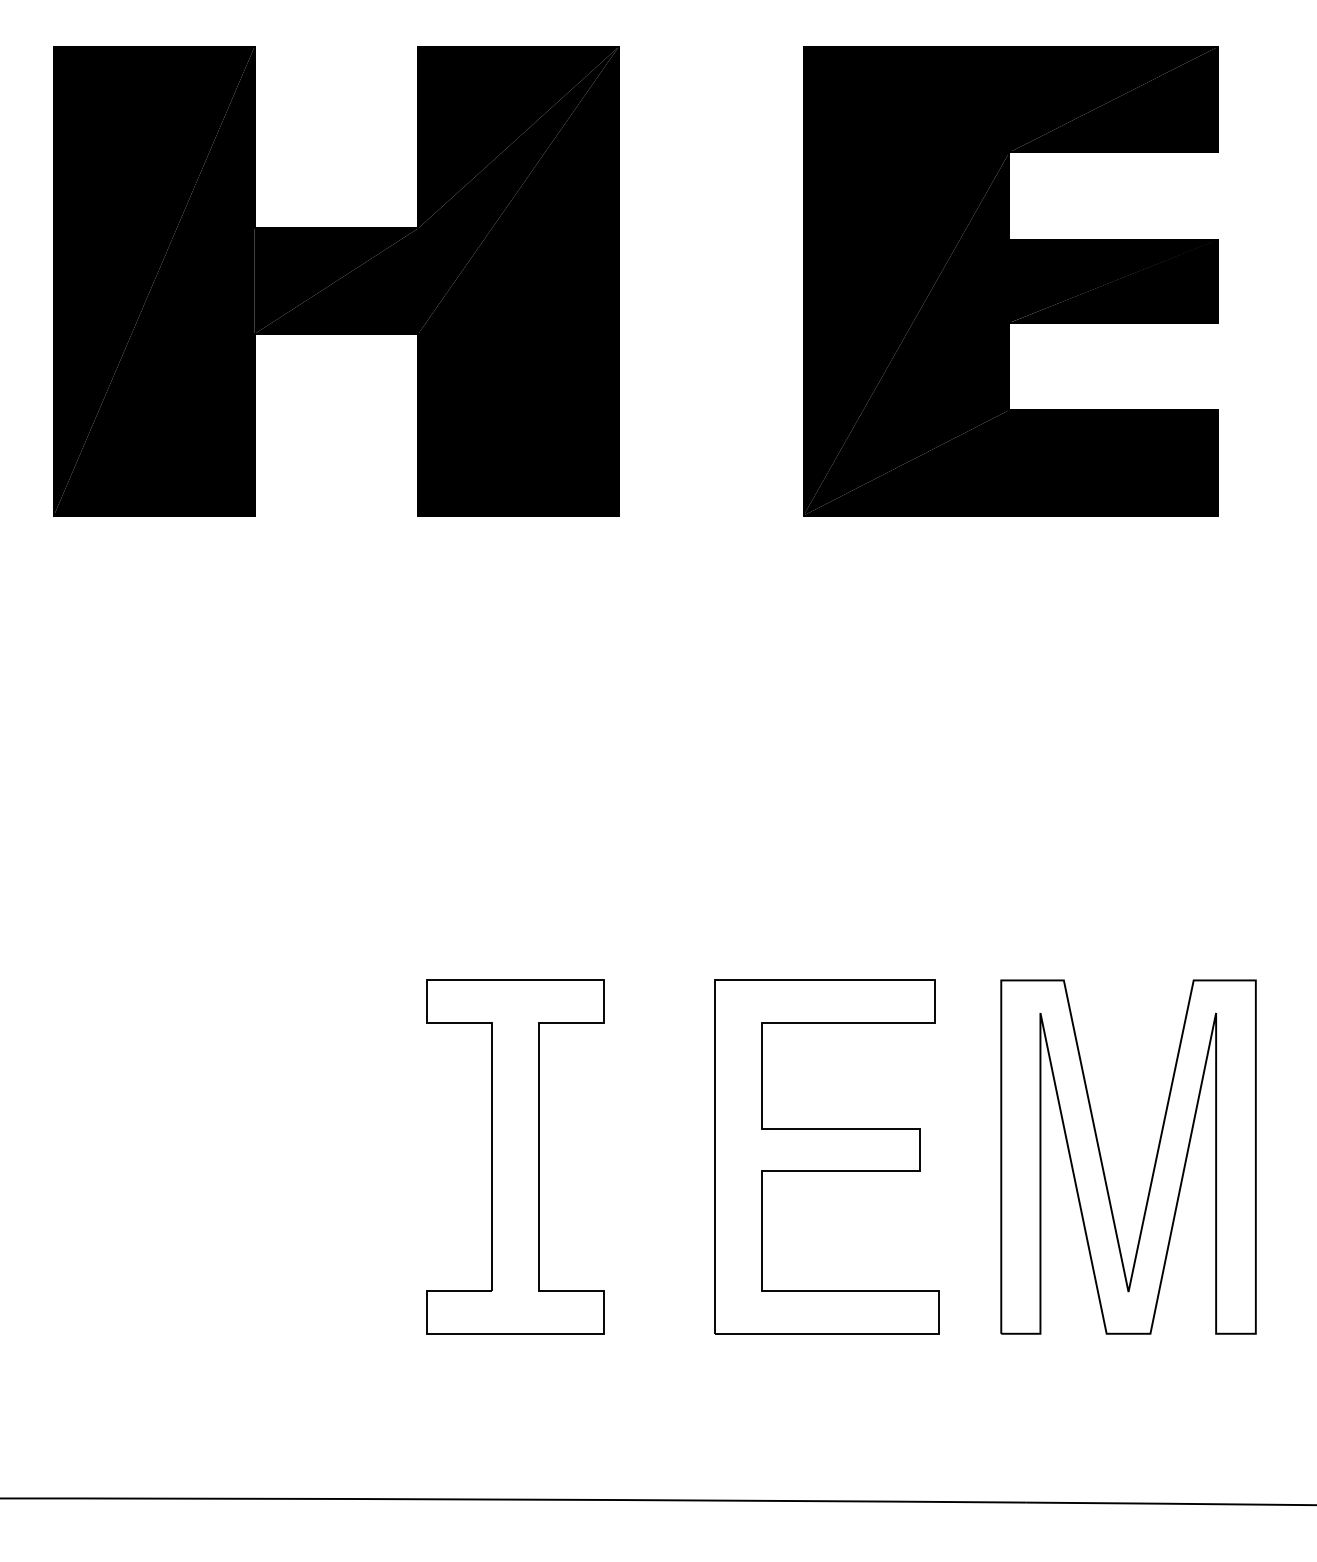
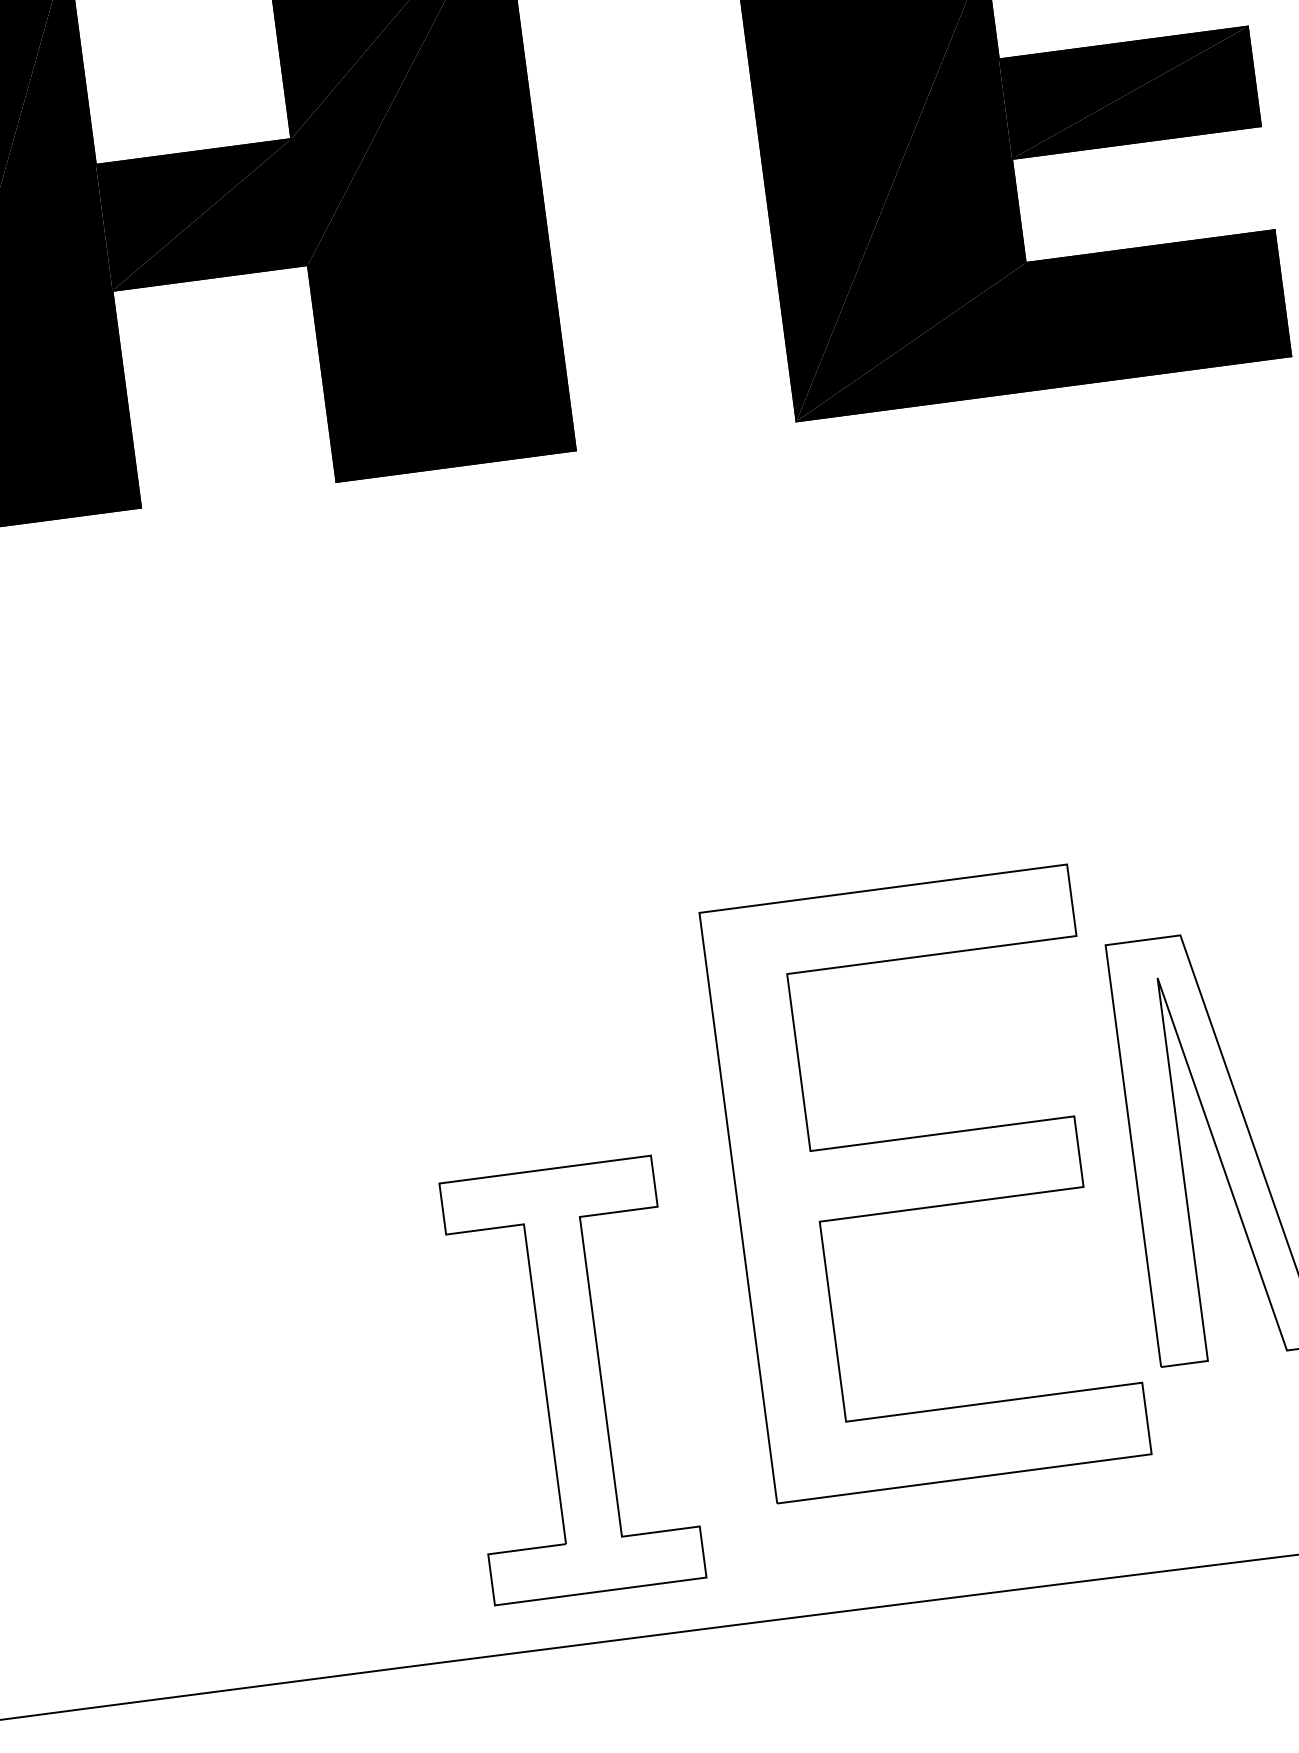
part: (515, 1156) -> (572, 1379), moved
part: (826, 1156) -> (924, 1182), size x1.4

